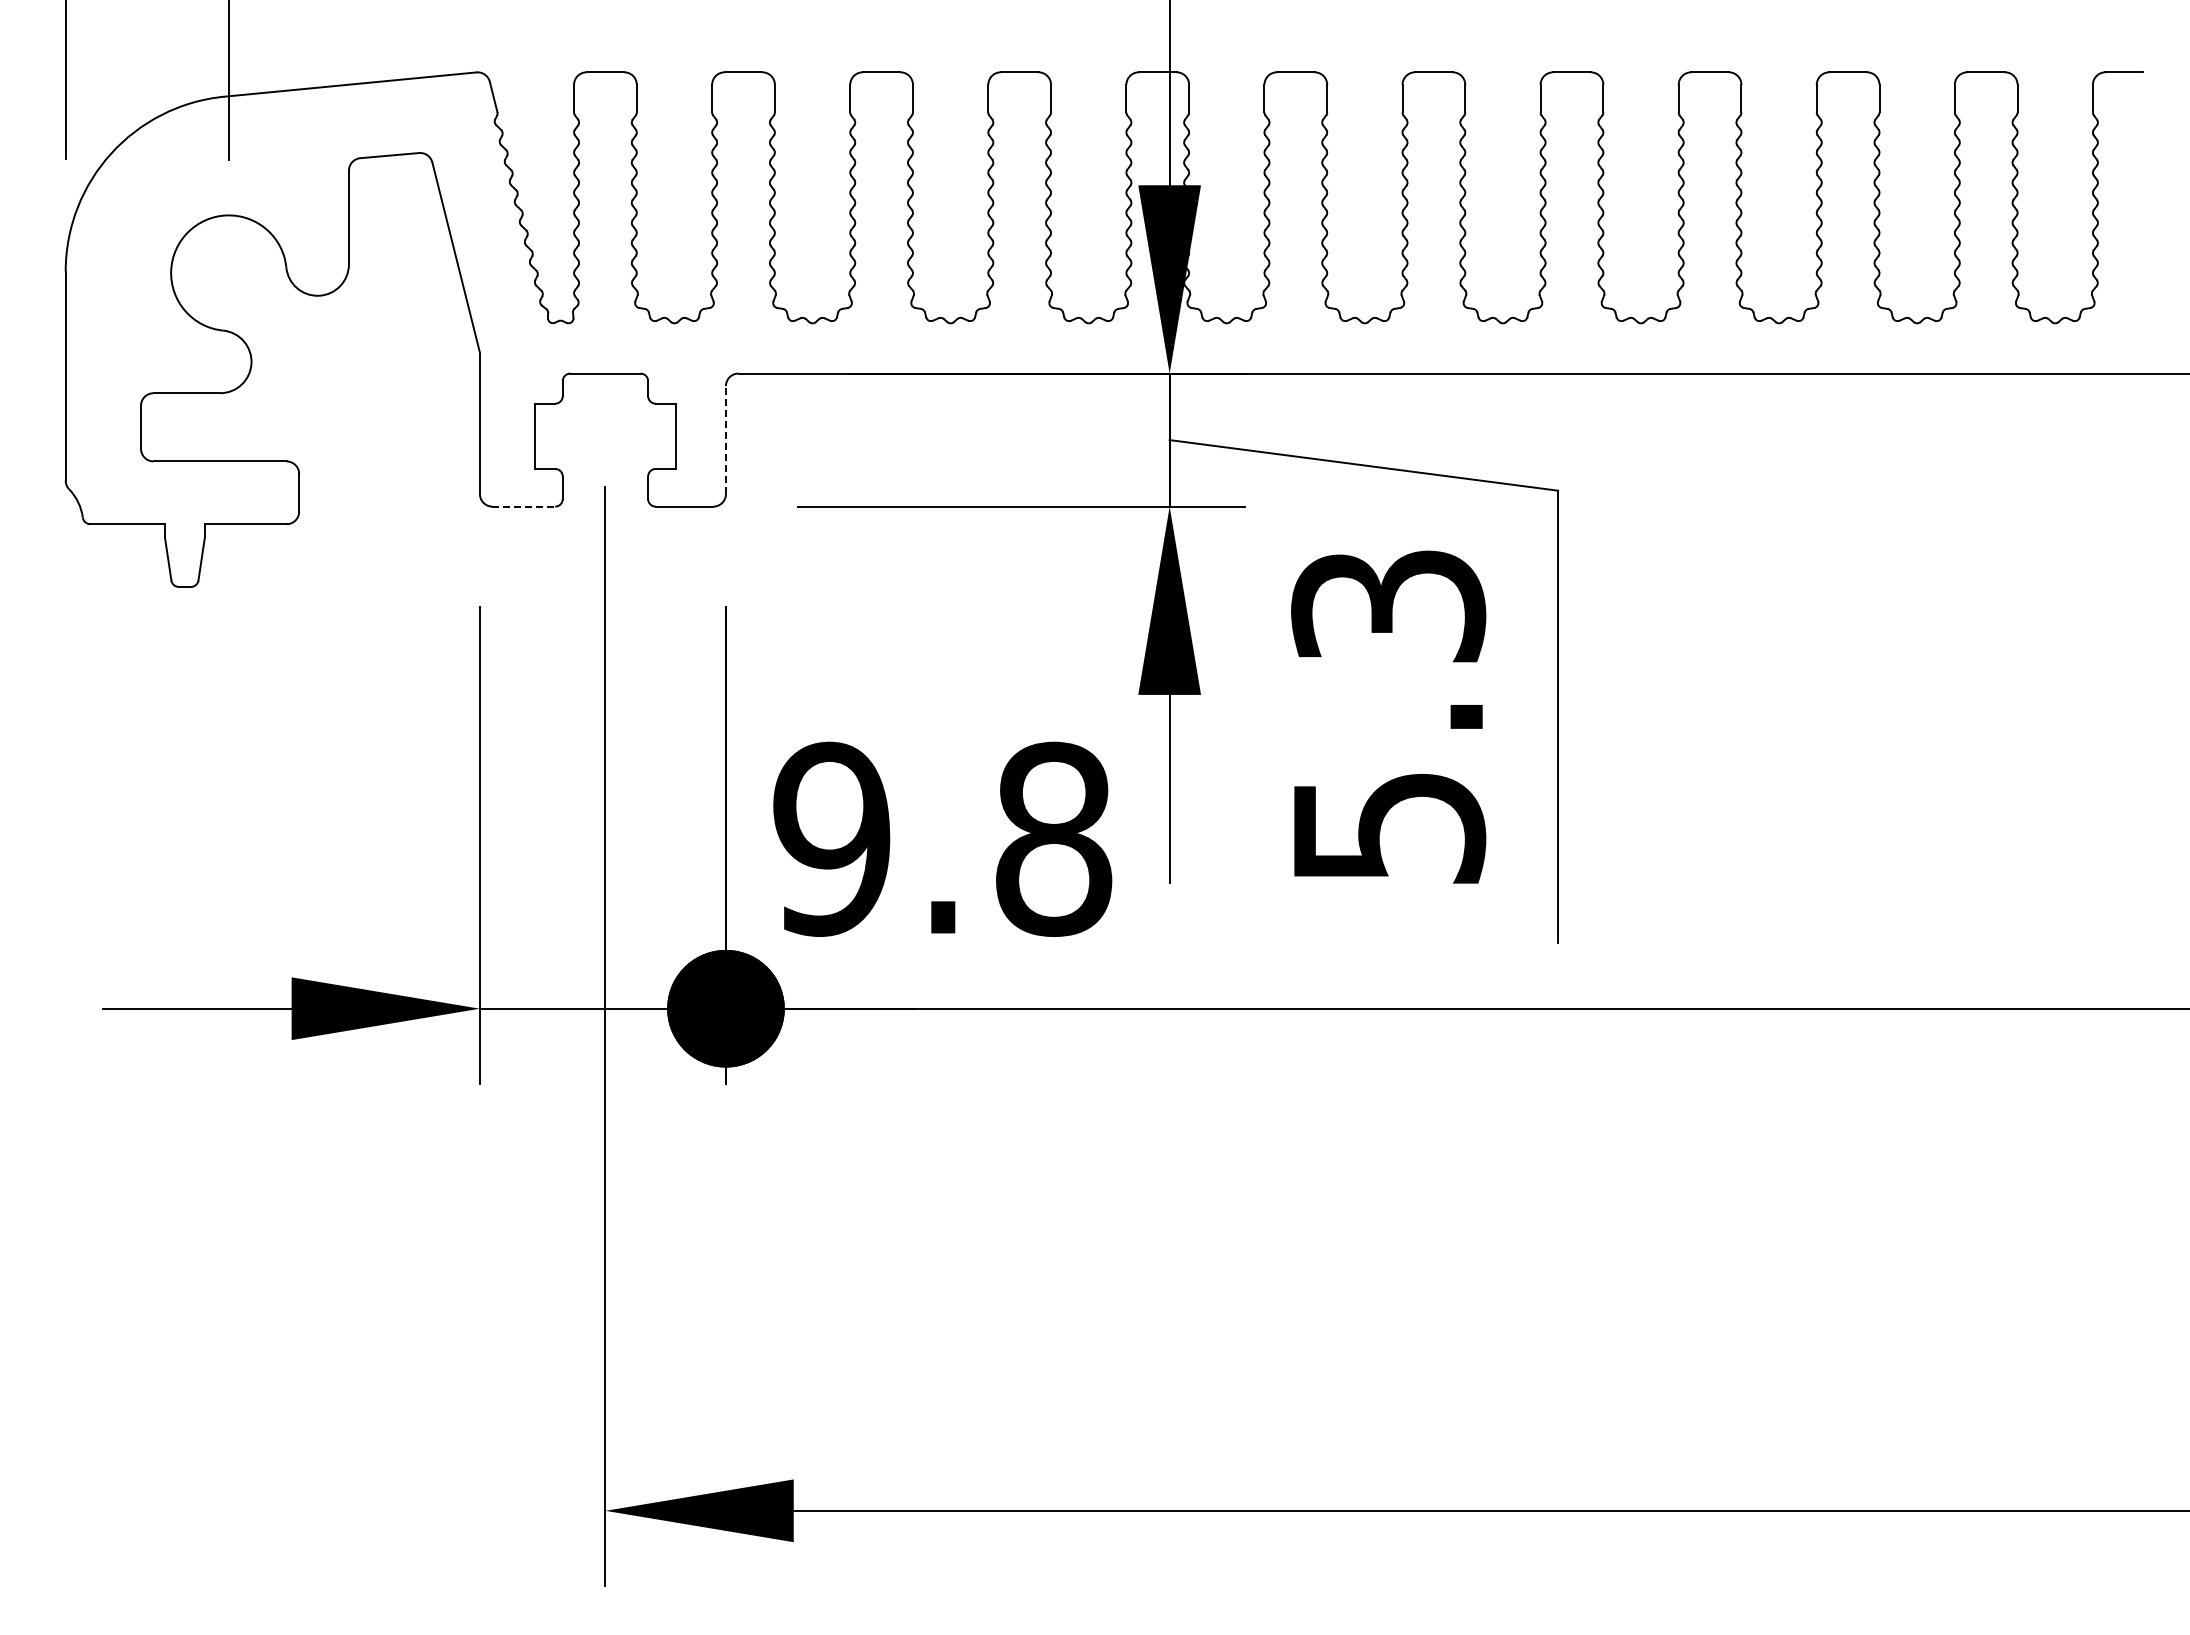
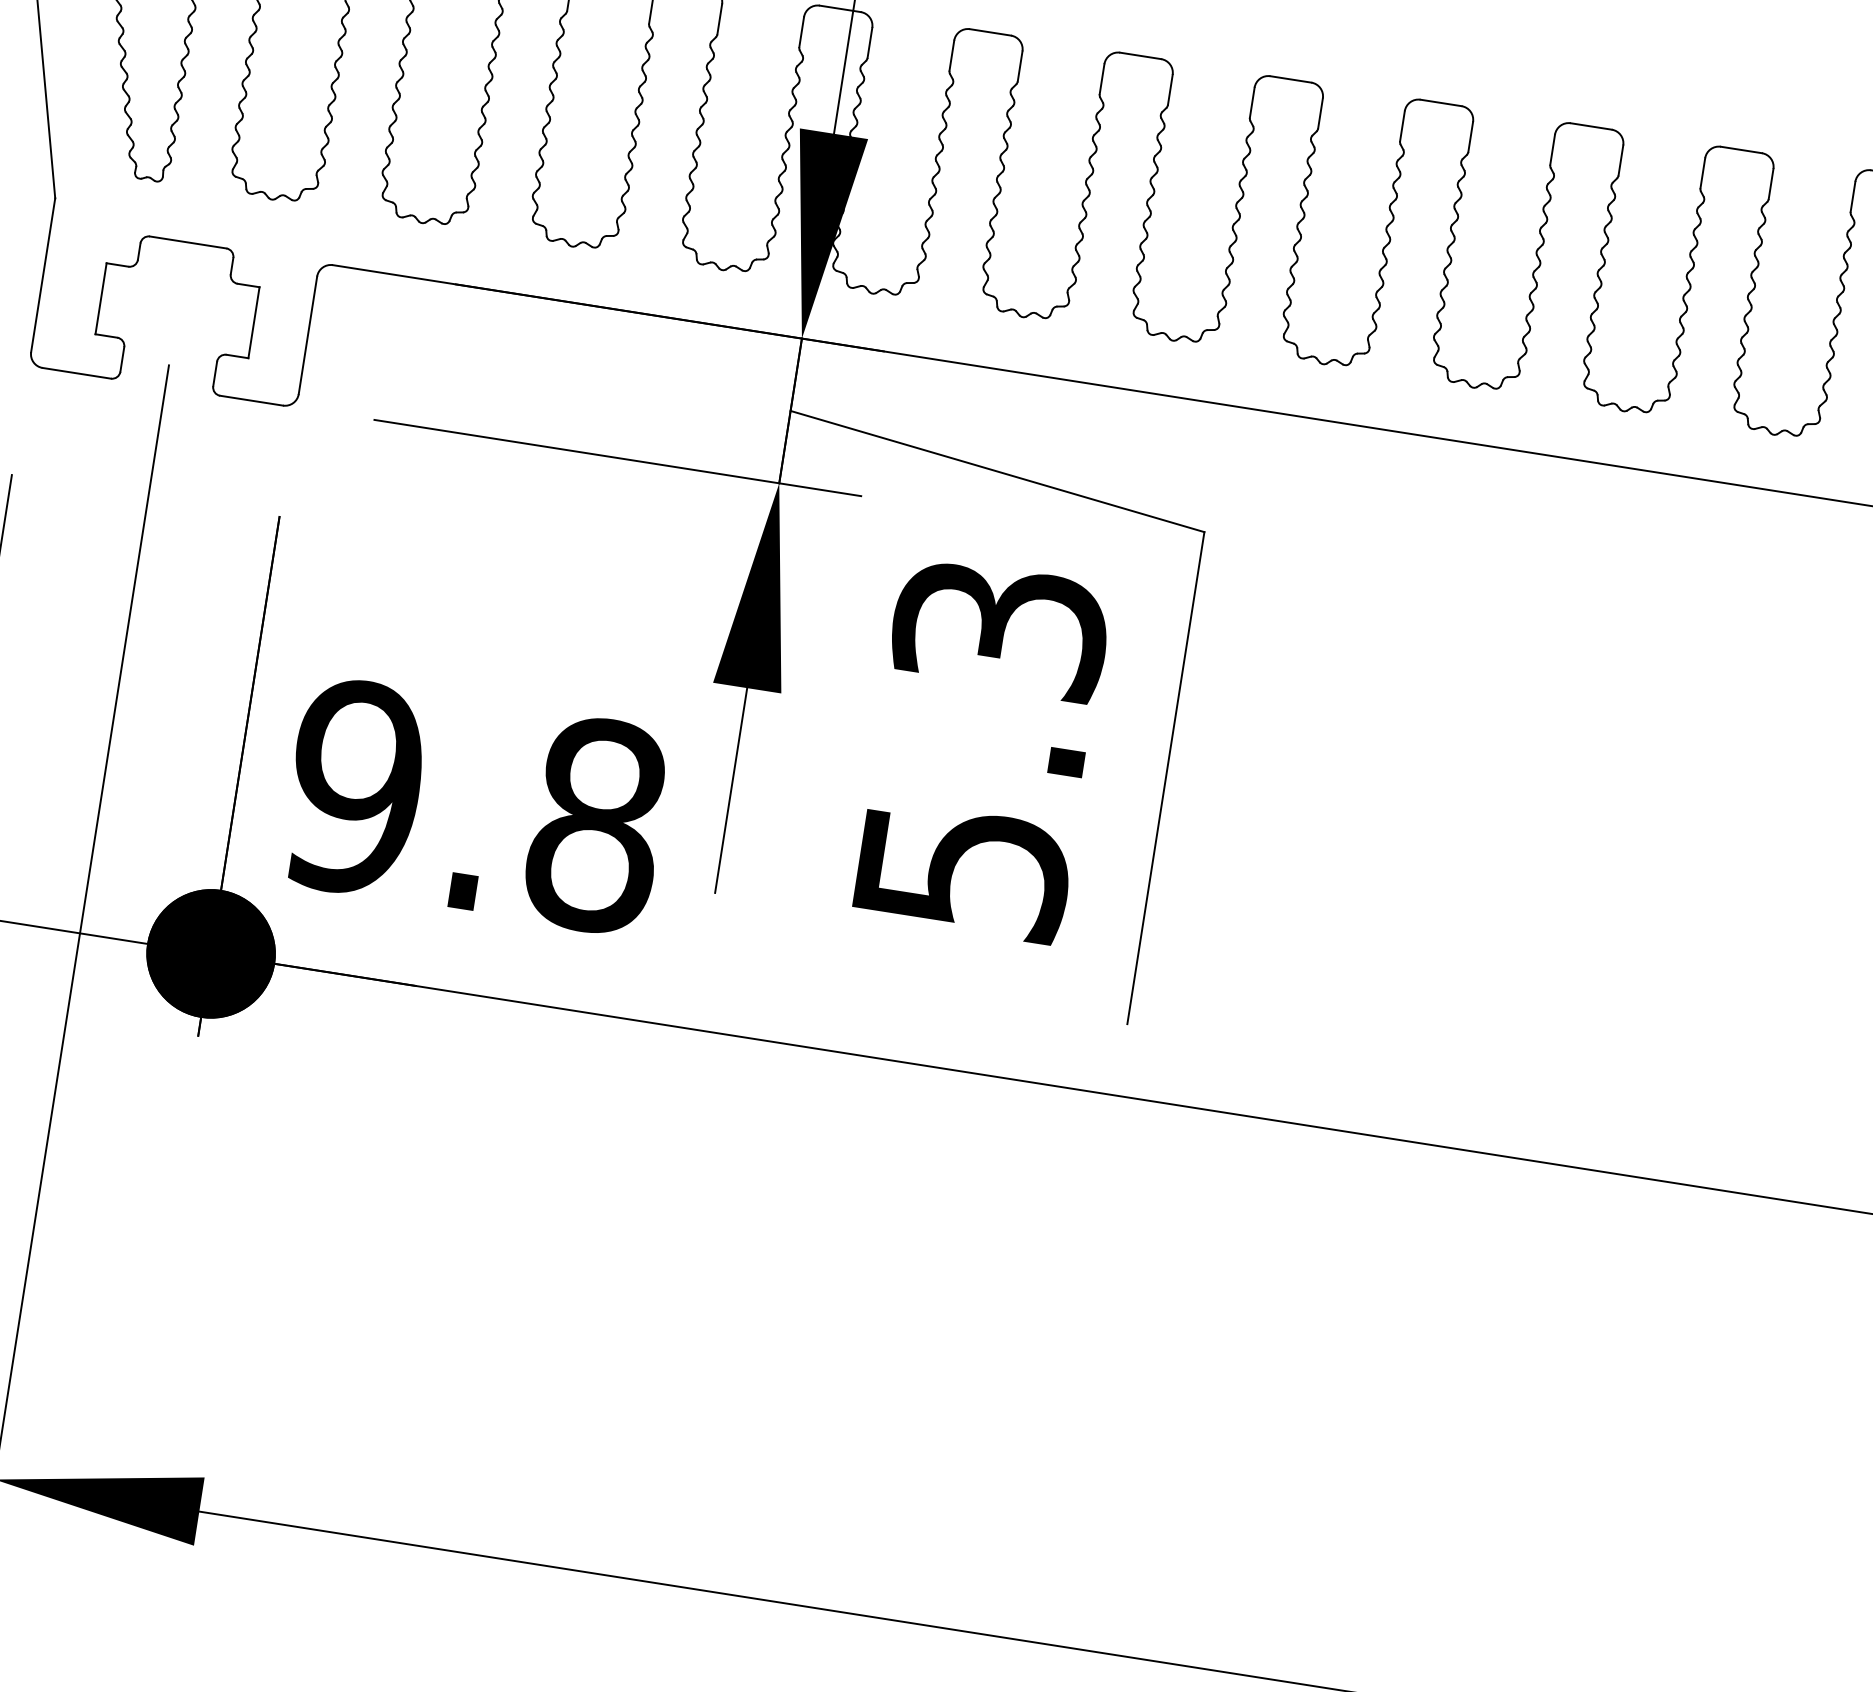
line: (725, 440) -> (307, 335), dashed -> solid
line: (524, 506) -> (77, 373), dashed -> solid

